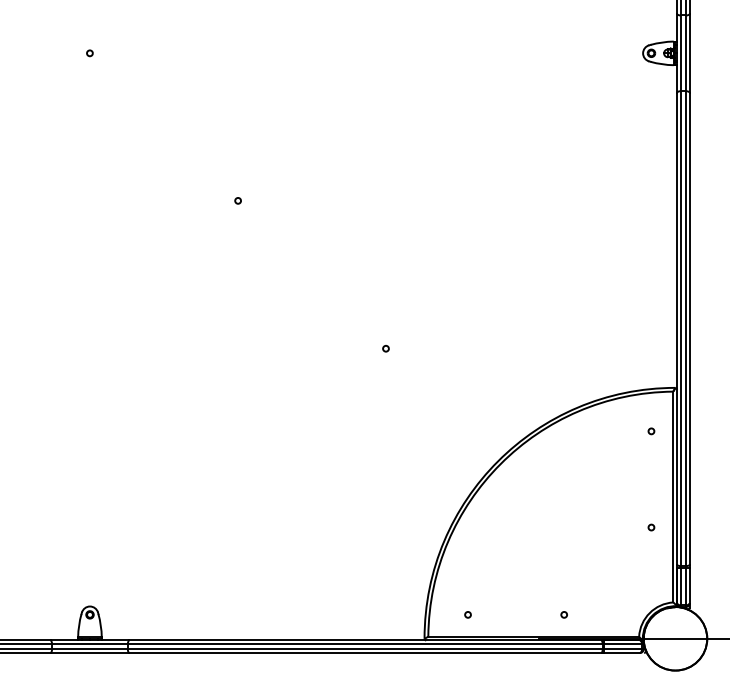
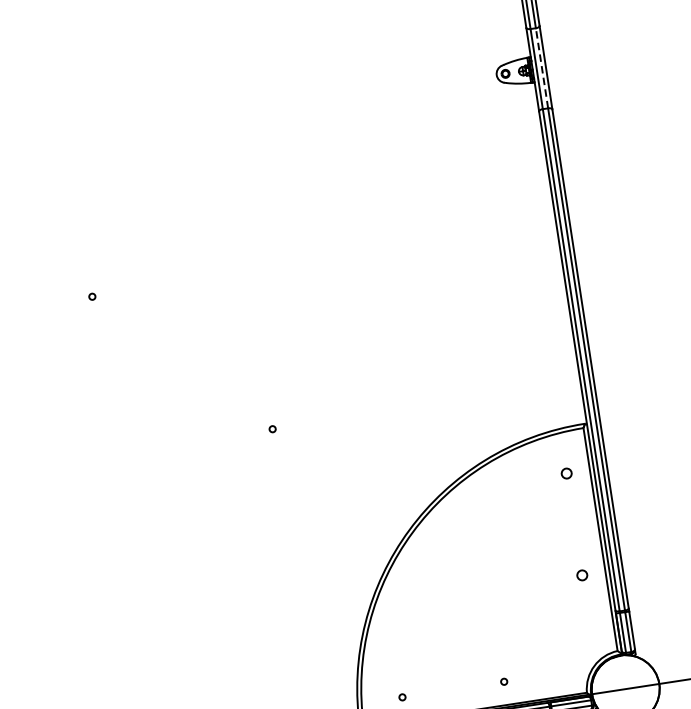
line: (685, 53) -> (541, 68), solid -> dashed
circle: (651, 431) -> (566, 473), size x1.6
circle: (651, 527) -> (582, 575), size x1.6

